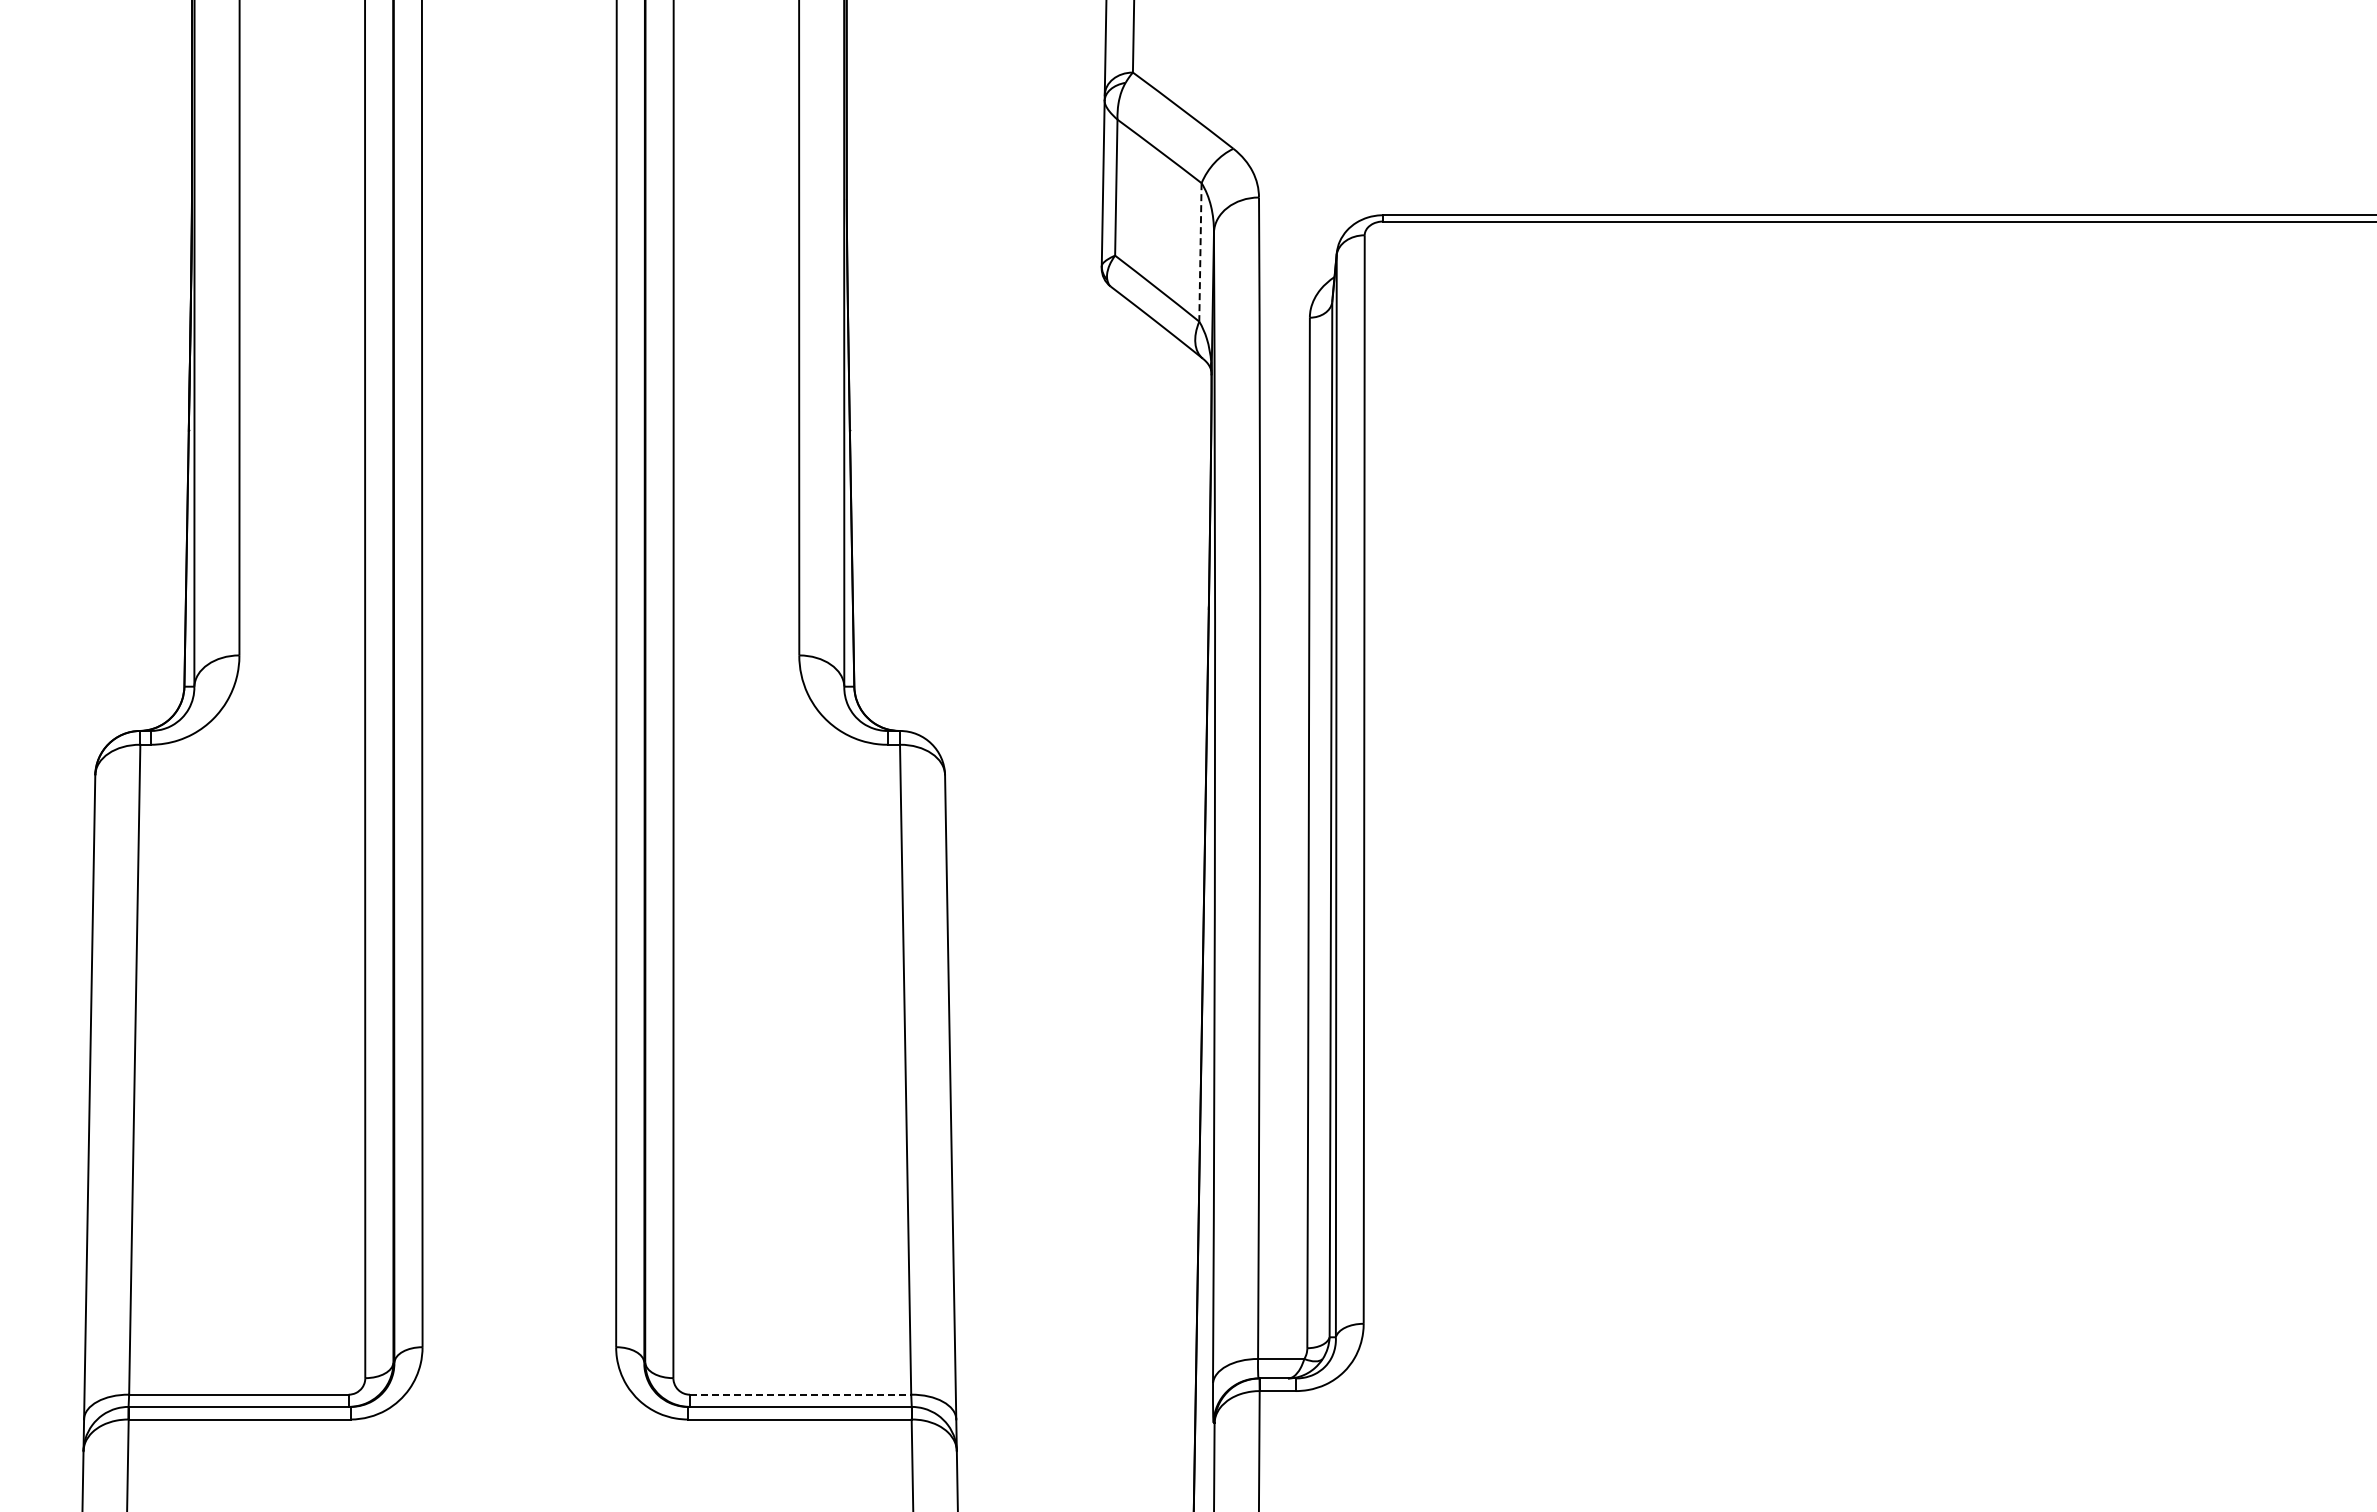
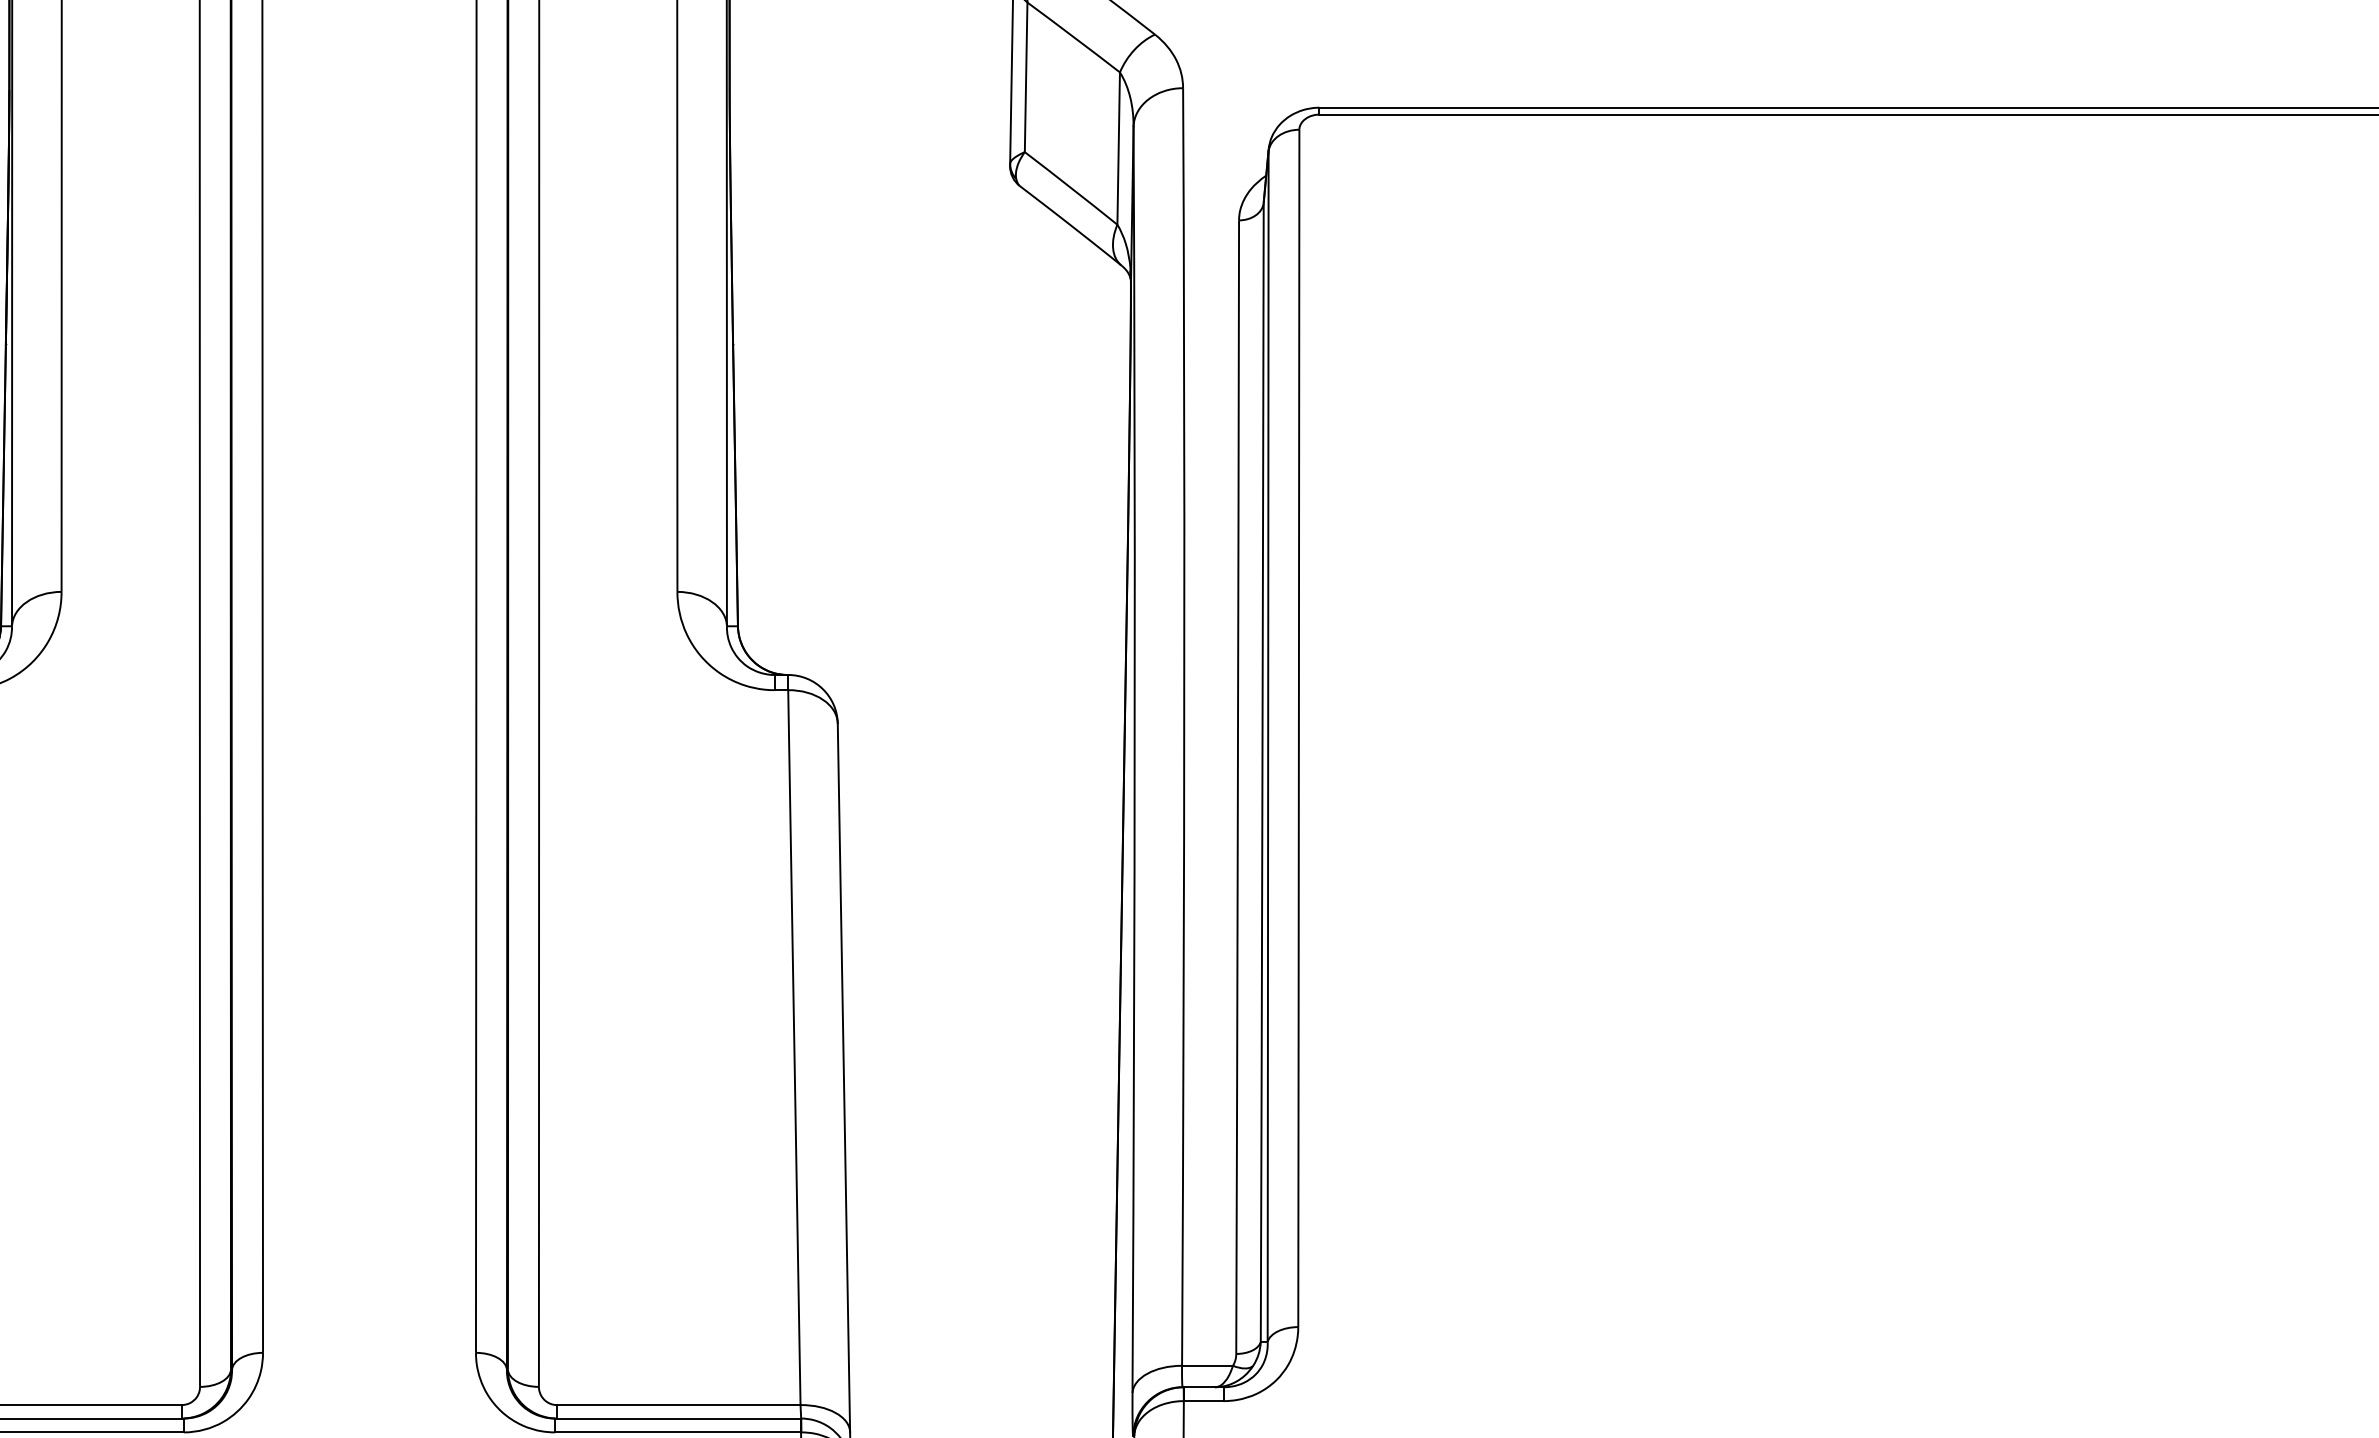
line: (1200, 252) -> (1118, 148), dashed -> solid
line: (800, 1394) -> (678, 1404), dashed -> solid

